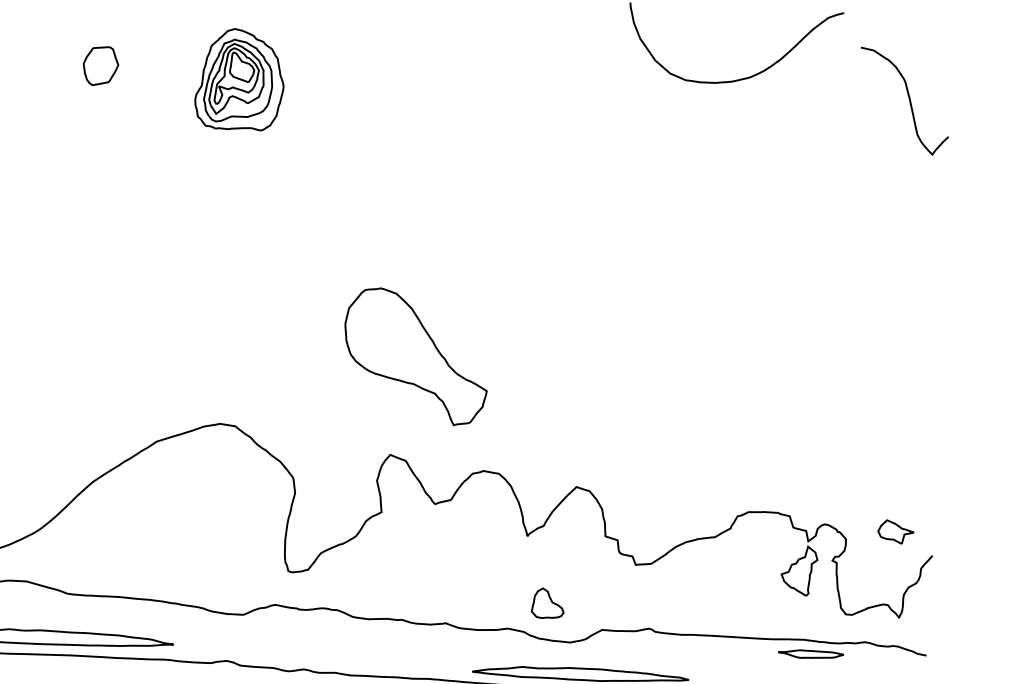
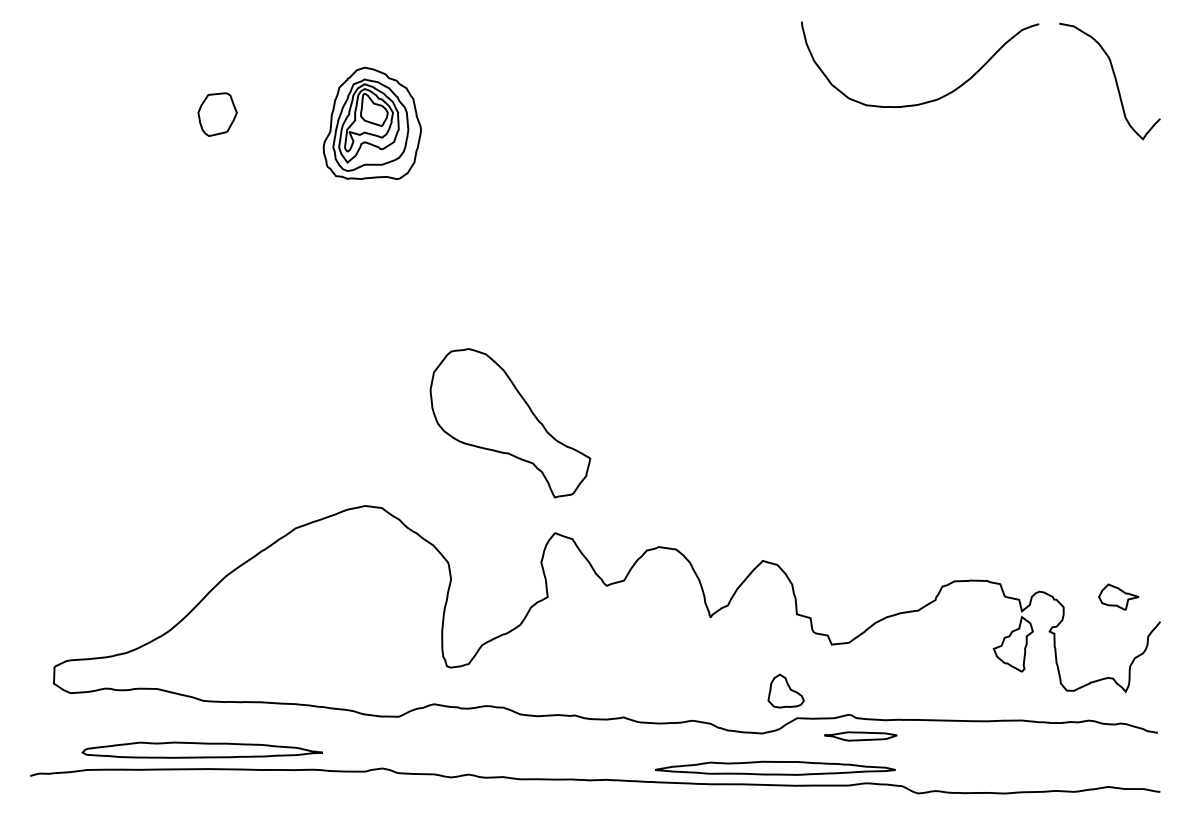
curve: (908, 99) -> (1114, 79), moved
part: (416, 356) -> (510, 423), moved
part: (547, 602) -> (785, 690), moved
part: (810, 654) -> (860, 736), moved

